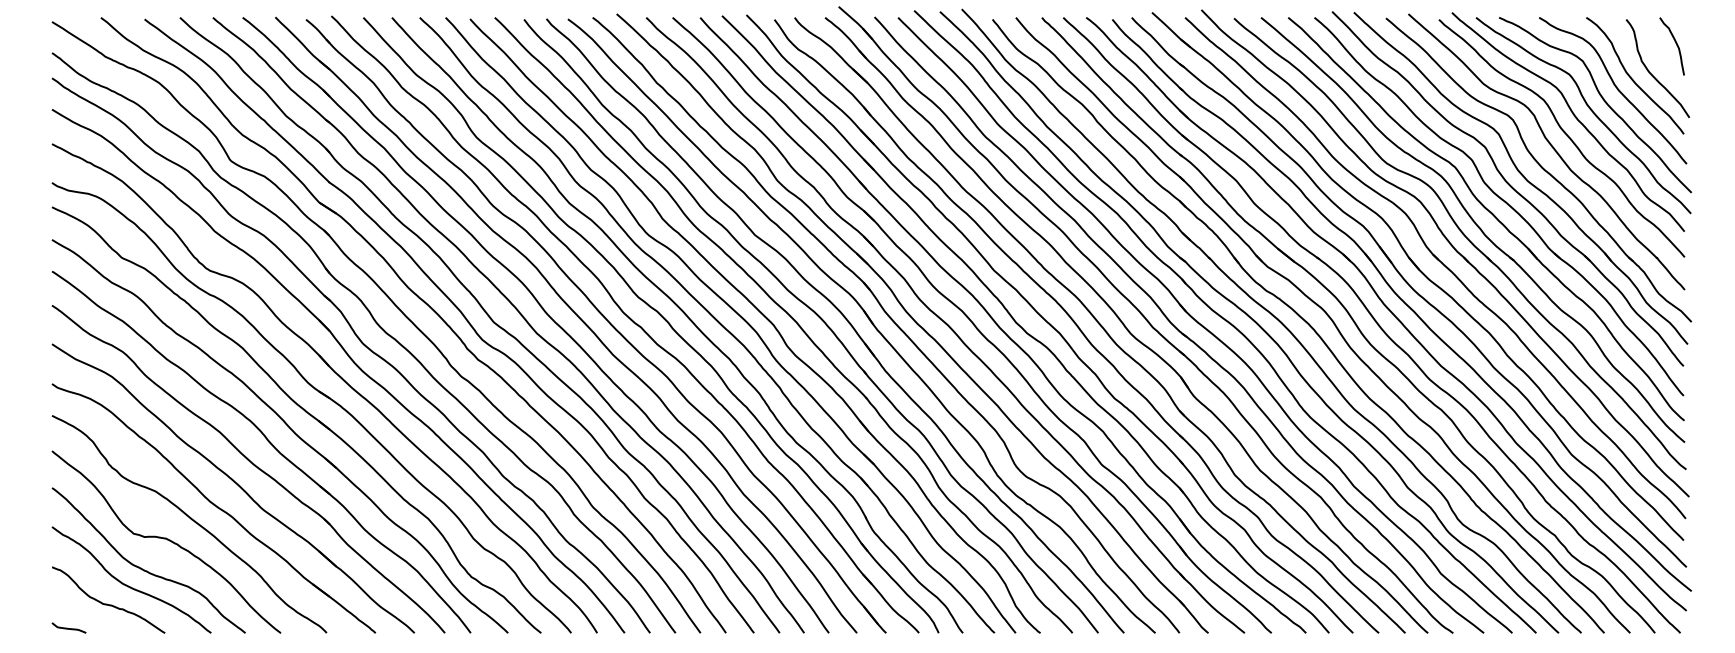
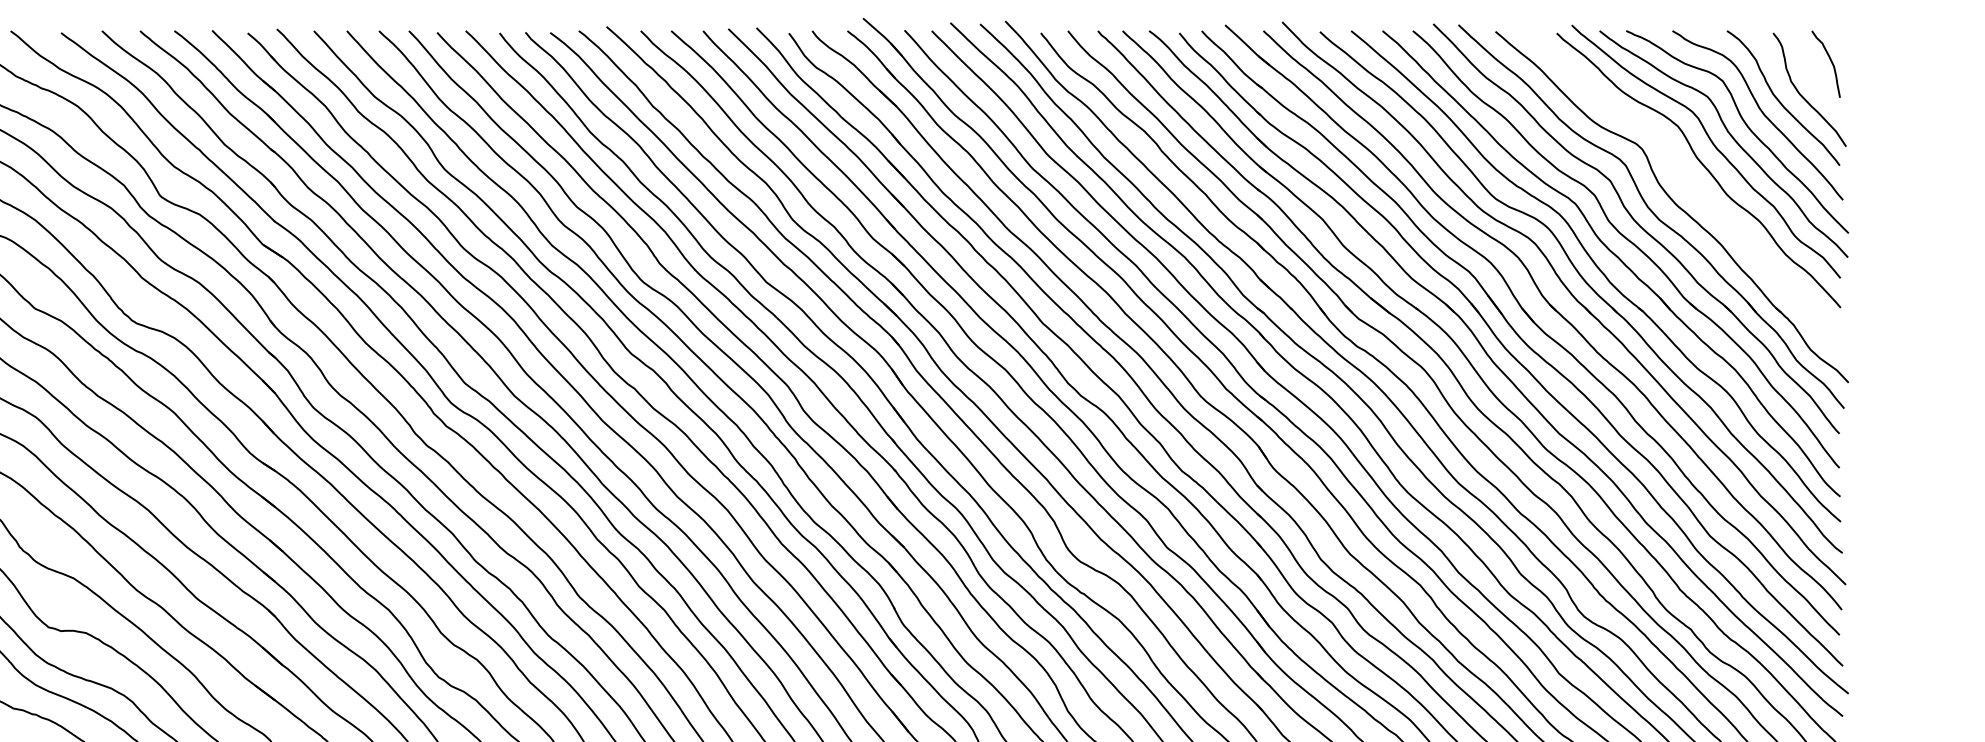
part: (1551, 147) -> (1686, 181), removed

